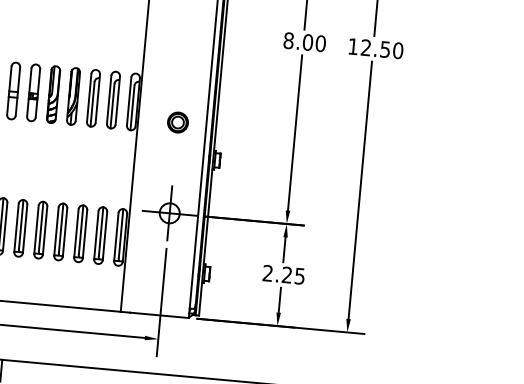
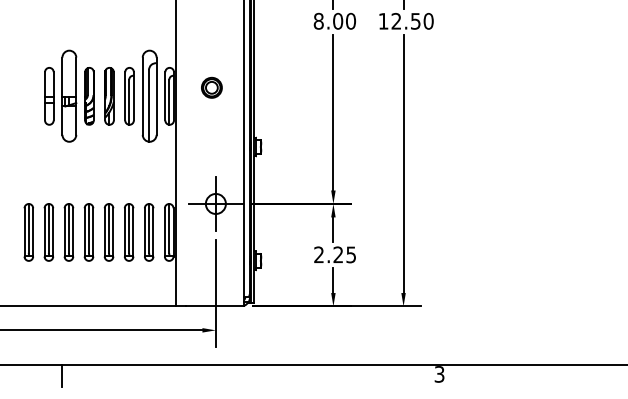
part: (33, 93) -> (69, 96), size x1.6
part: (113, 100) -> (149, 96), size x1.6
part: (177, 122) -> (211, 87), moved

